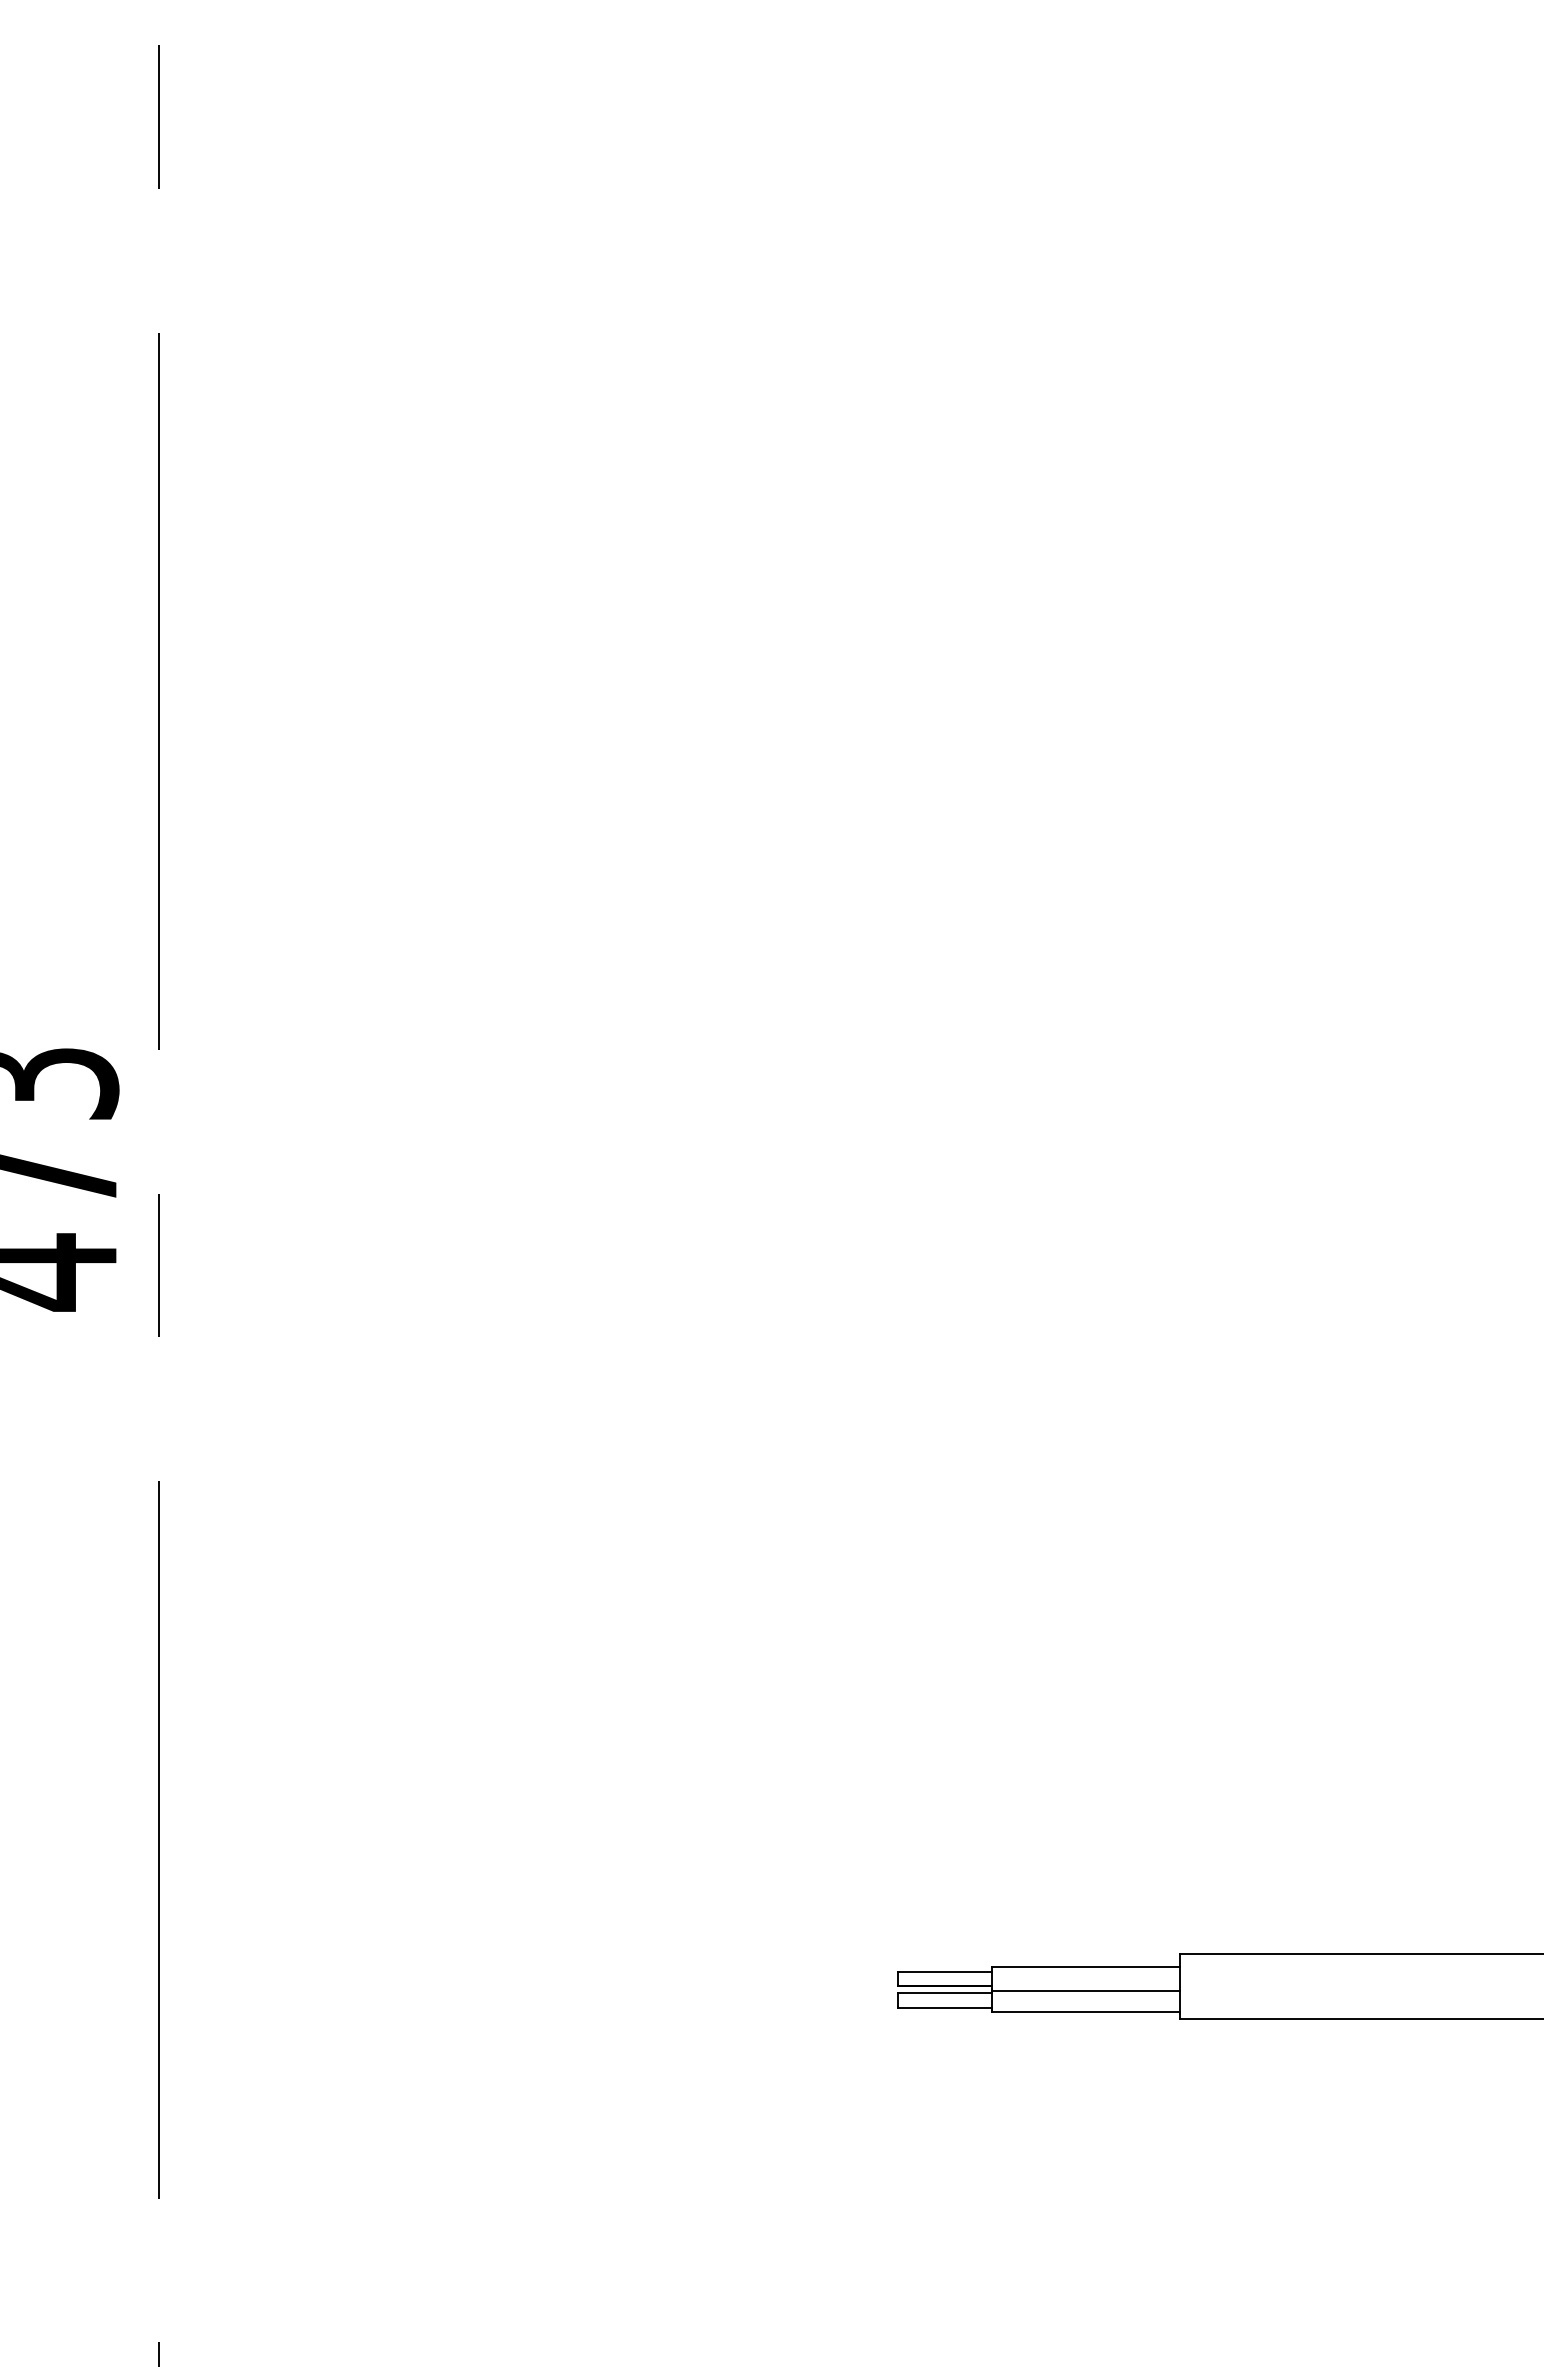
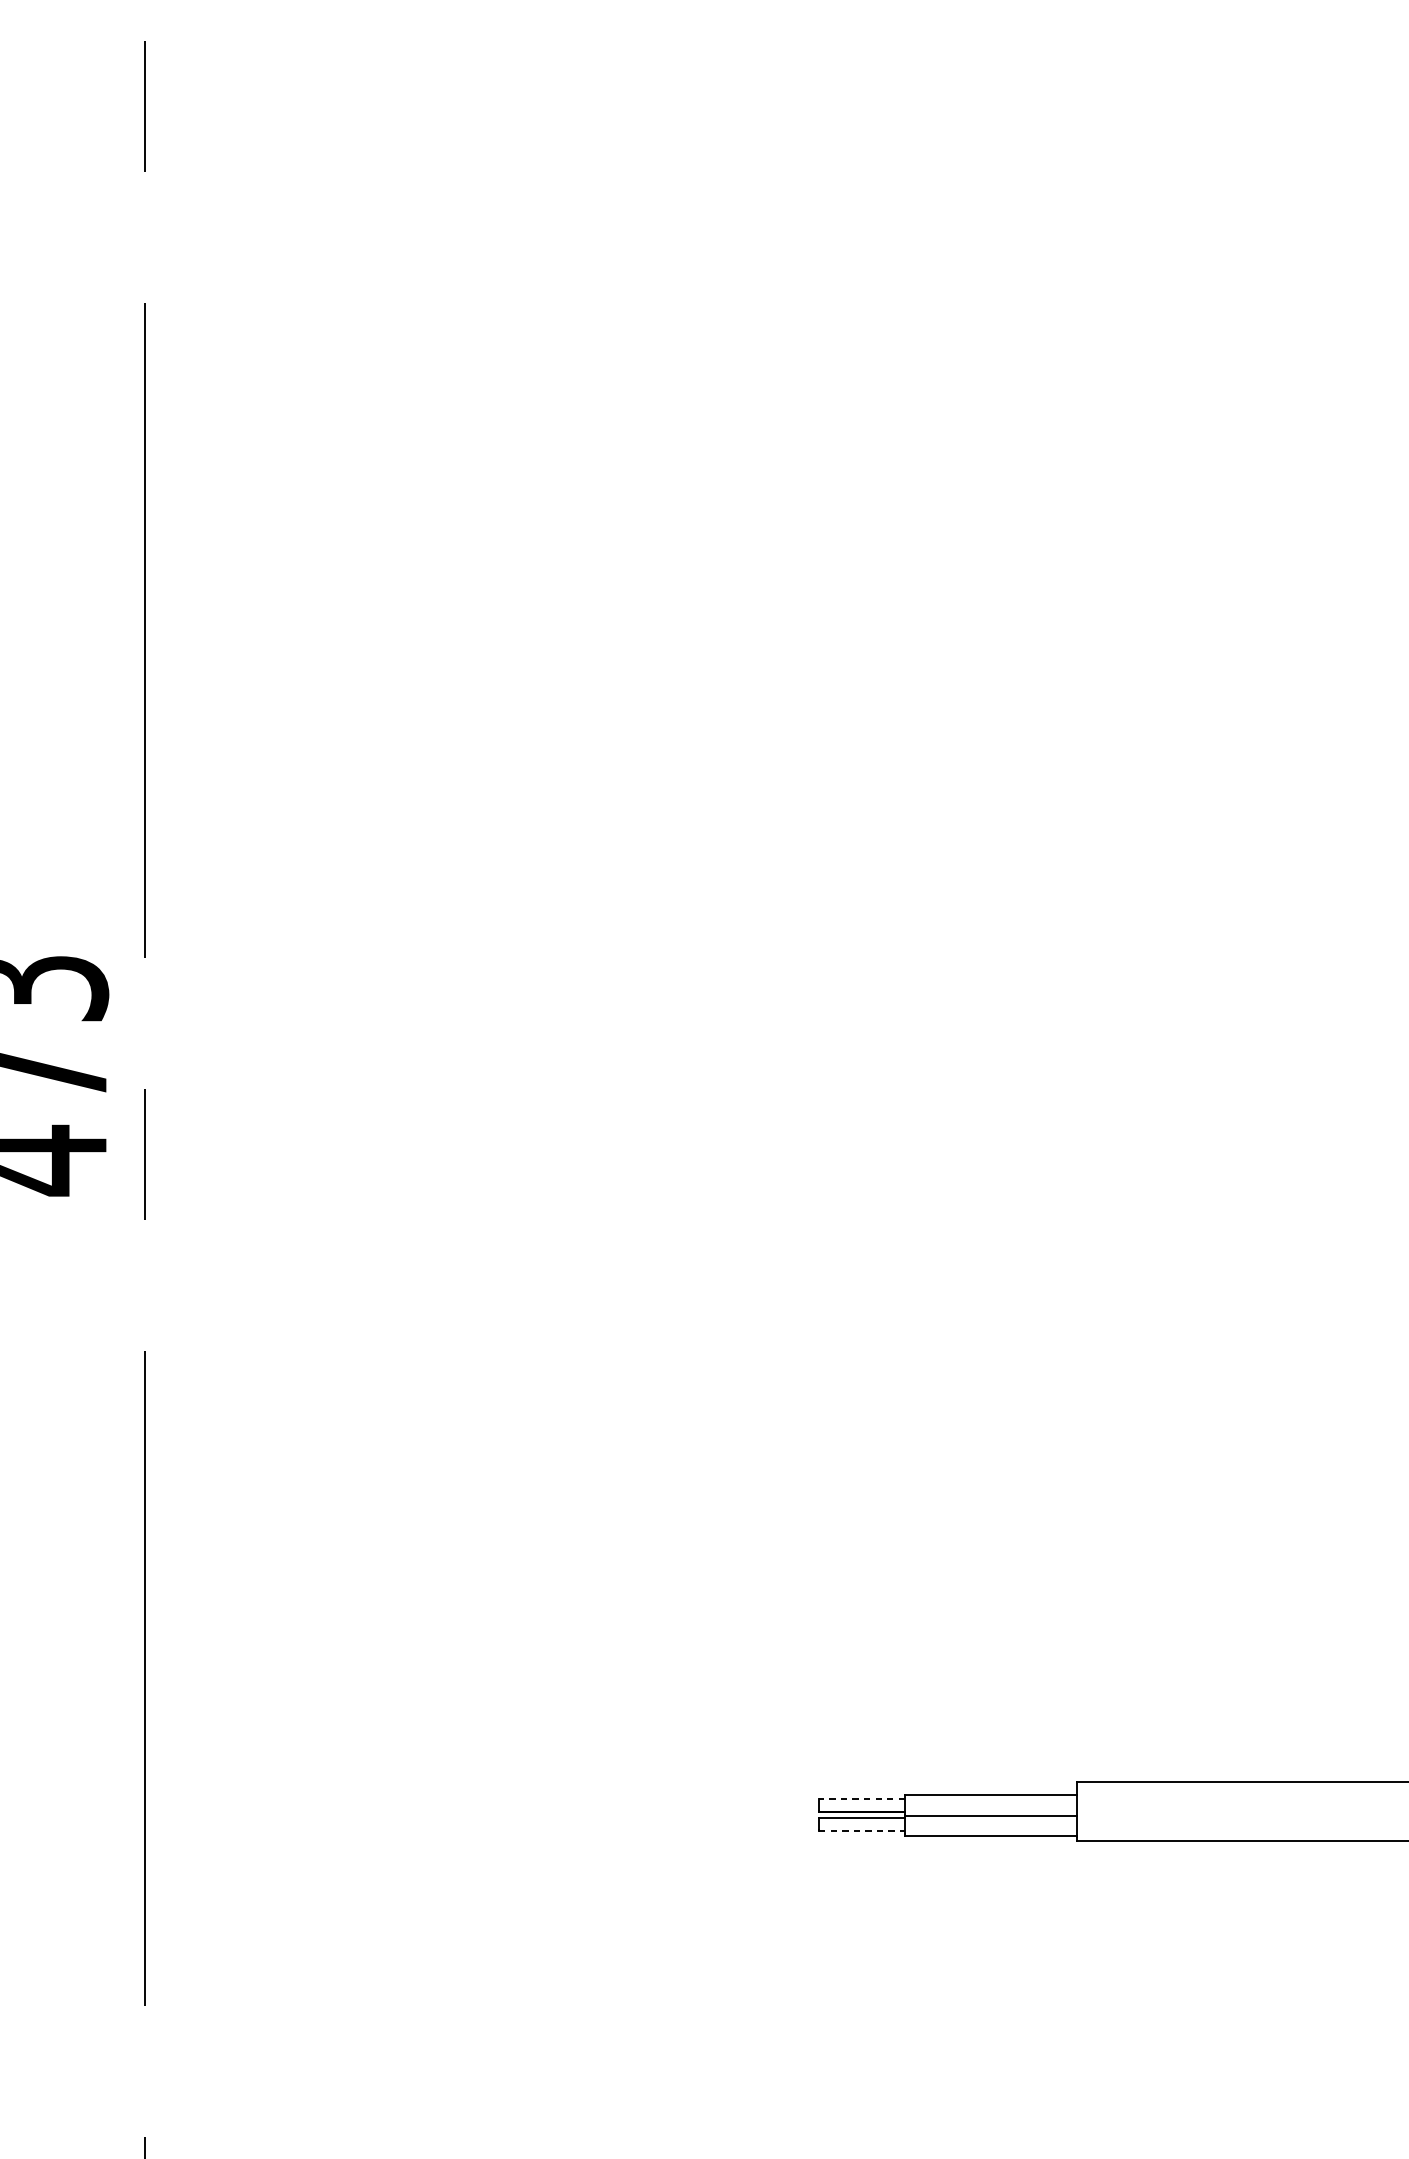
line: (944, 1972) -> (861, 1799), solid -> dashed
line: (945, 2007) -> (862, 1831), solid -> dashed

